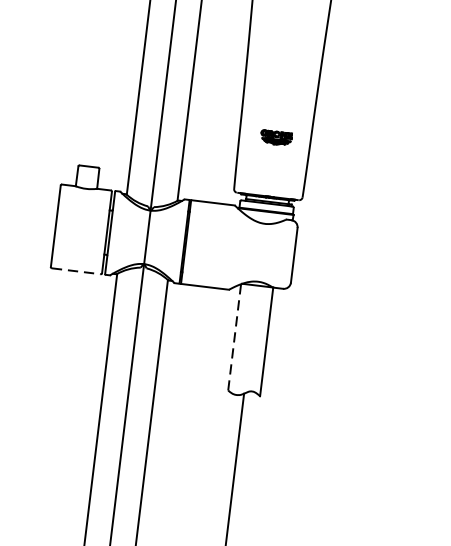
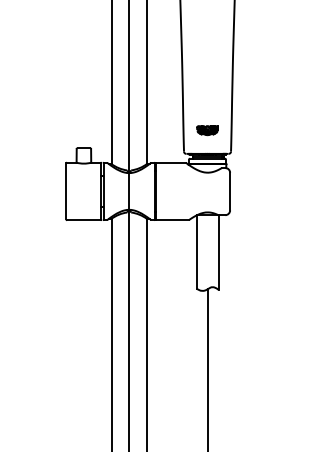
part: (276, 137) -> (207, 130), moved
line: (75, 271) -> (83, 220), dashed -> solid
line: (234, 338) -> (196, 252), dashed -> solid

